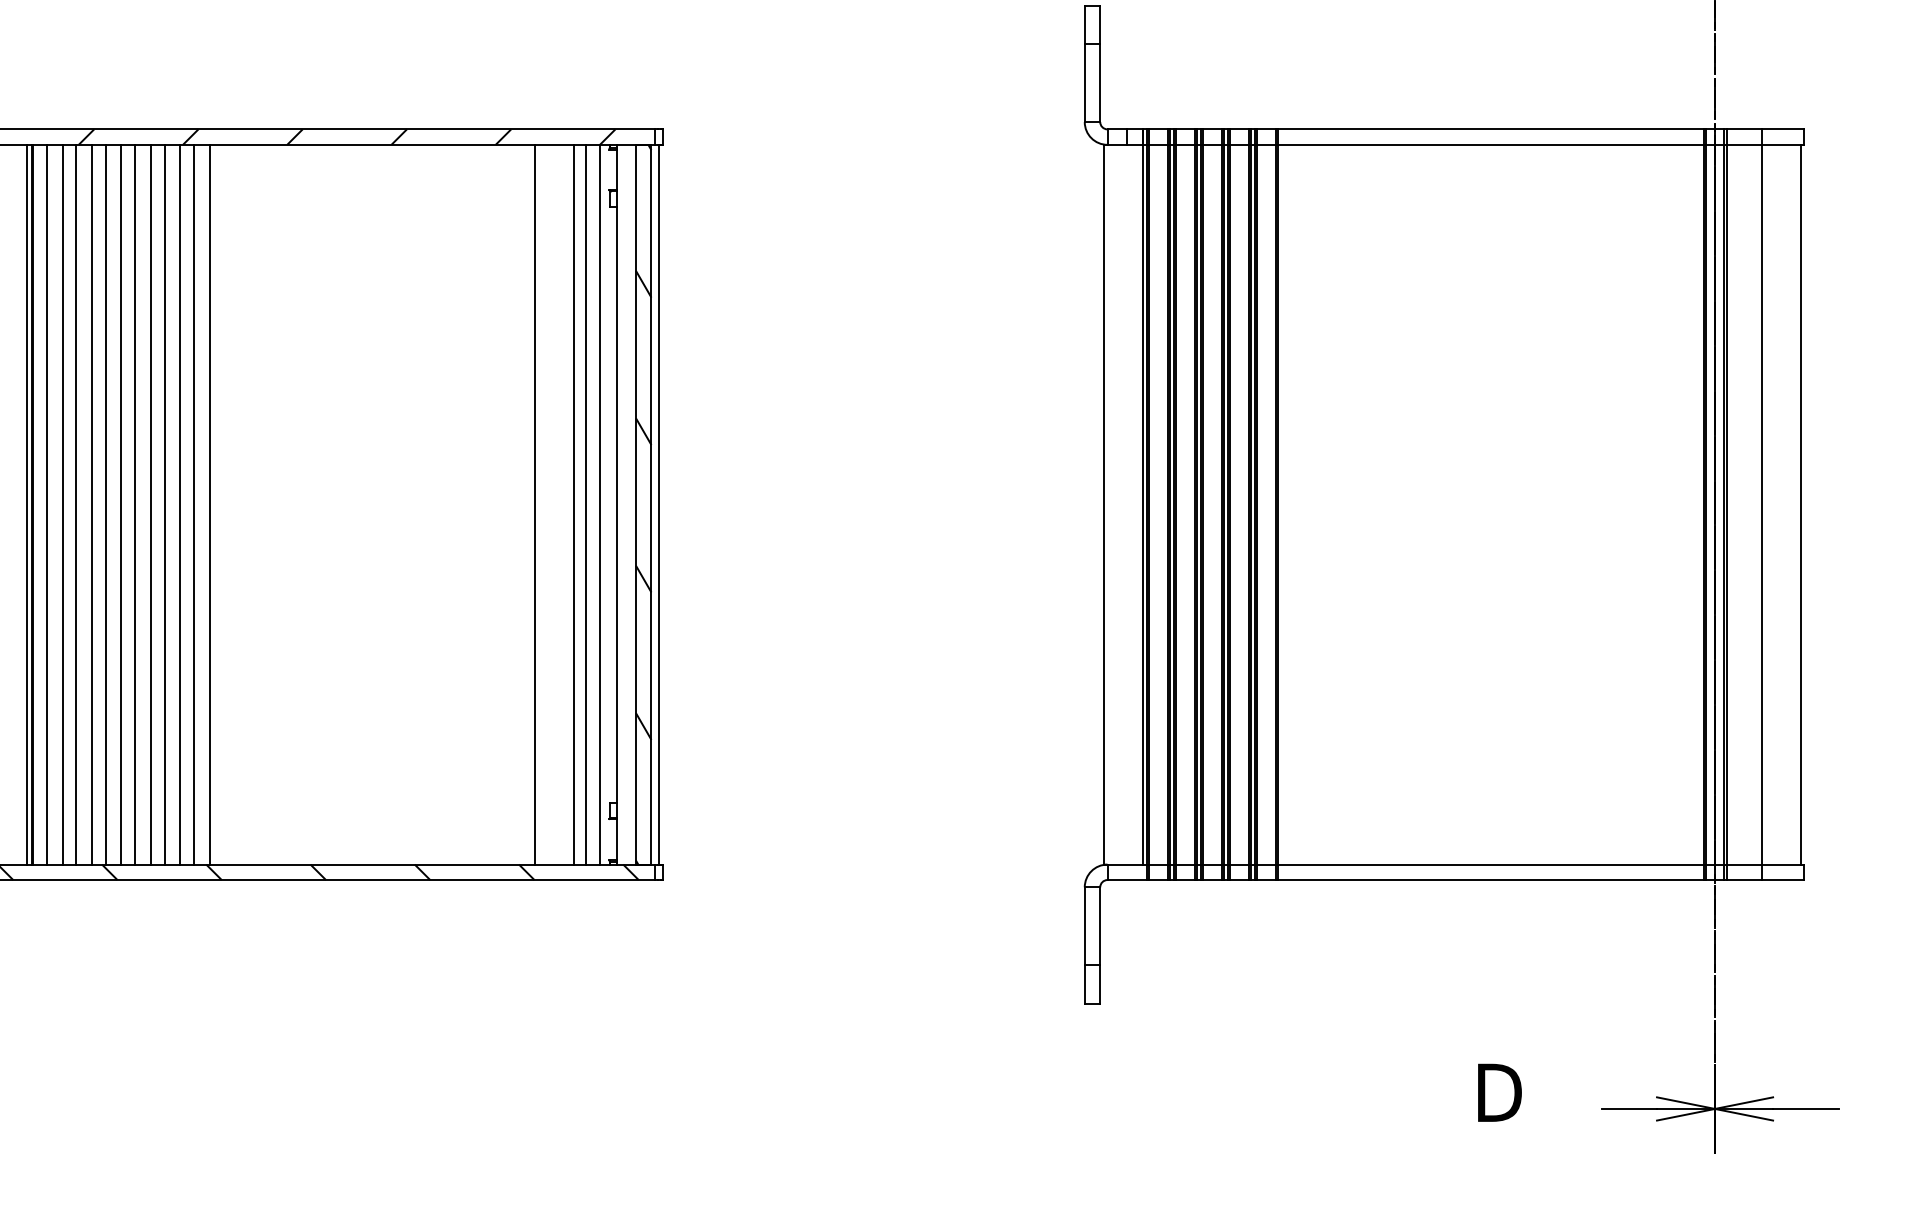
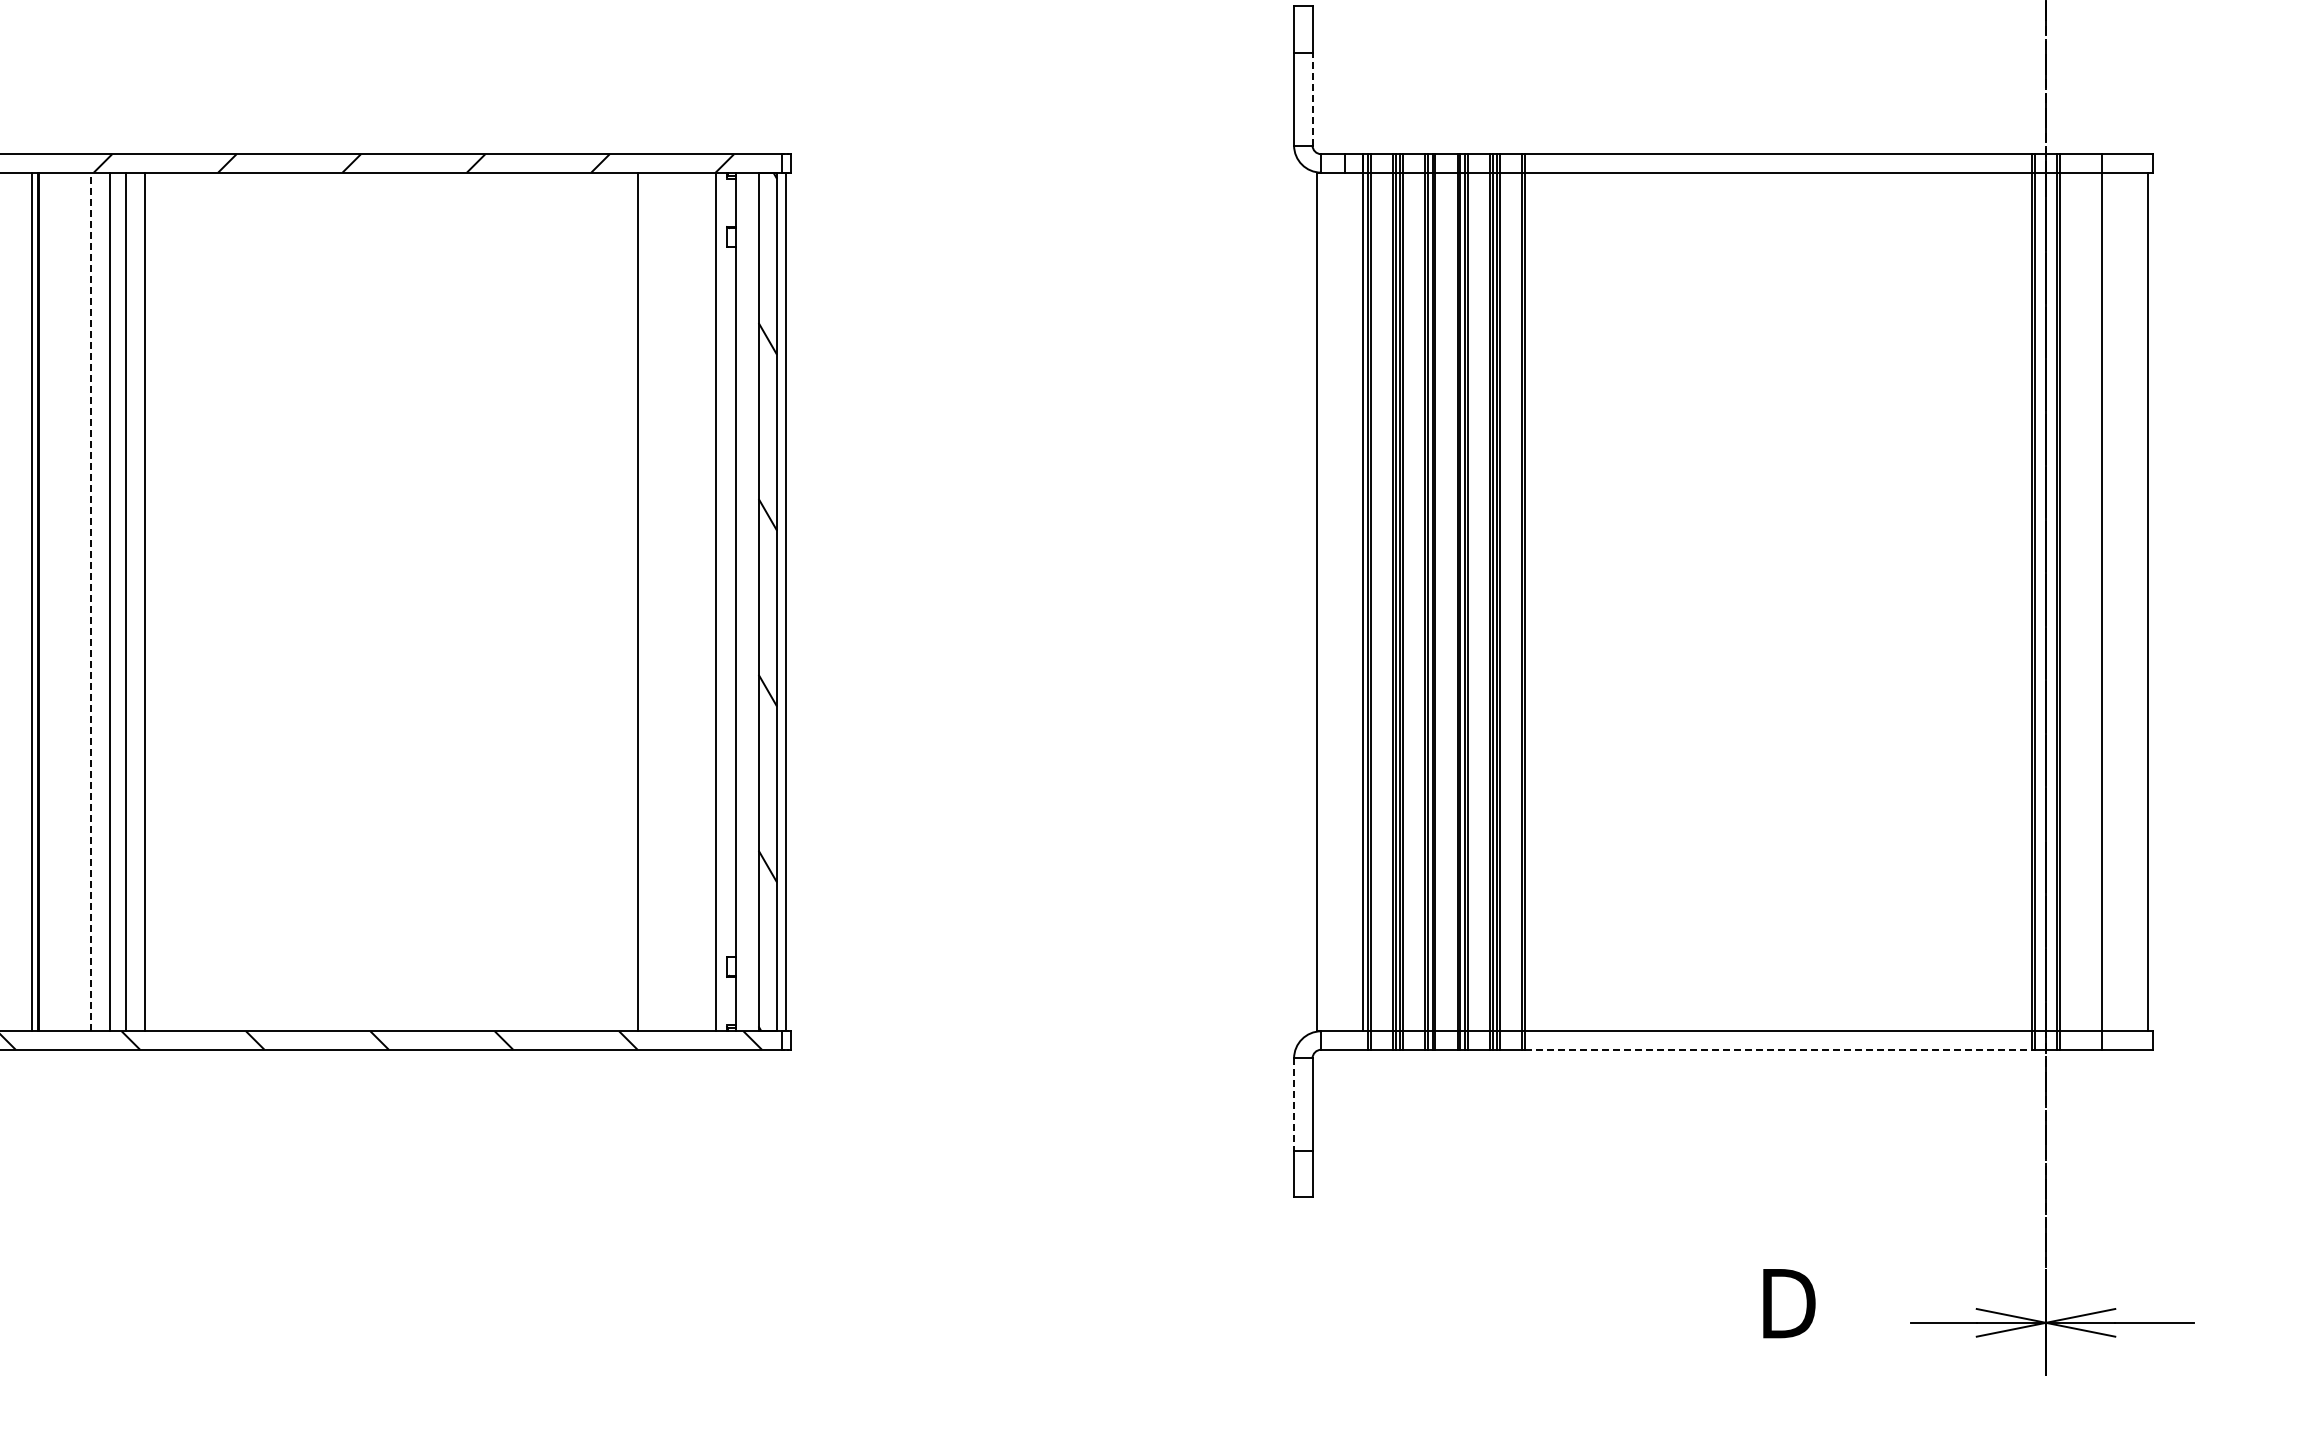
line: (1100, 82) -> (1312, 98), solid -> dashed
line: (47, 504) -> (56, 601), removed
line: (62, 504) -> (74, 601), removed
line: (76, 504) -> (91, 601), solid -> dashed
line: (135, 504) -> (161, 601), removed
line: (150, 504) -> (179, 601), removed
line: (164, 504) -> (196, 601), removed
line: (179, 504) -> (214, 601), removed
line: (194, 504) -> (231, 601), removed
line: (209, 504) -> (249, 601), removed
line: (573, 504) -> (684, 601), removed
line: (586, 504) -> (699, 601), removed
line: (1490, 879) -> (1778, 1049), solid -> dashed
line: (1085, 926) -> (1294, 1105), solid -> dashed

